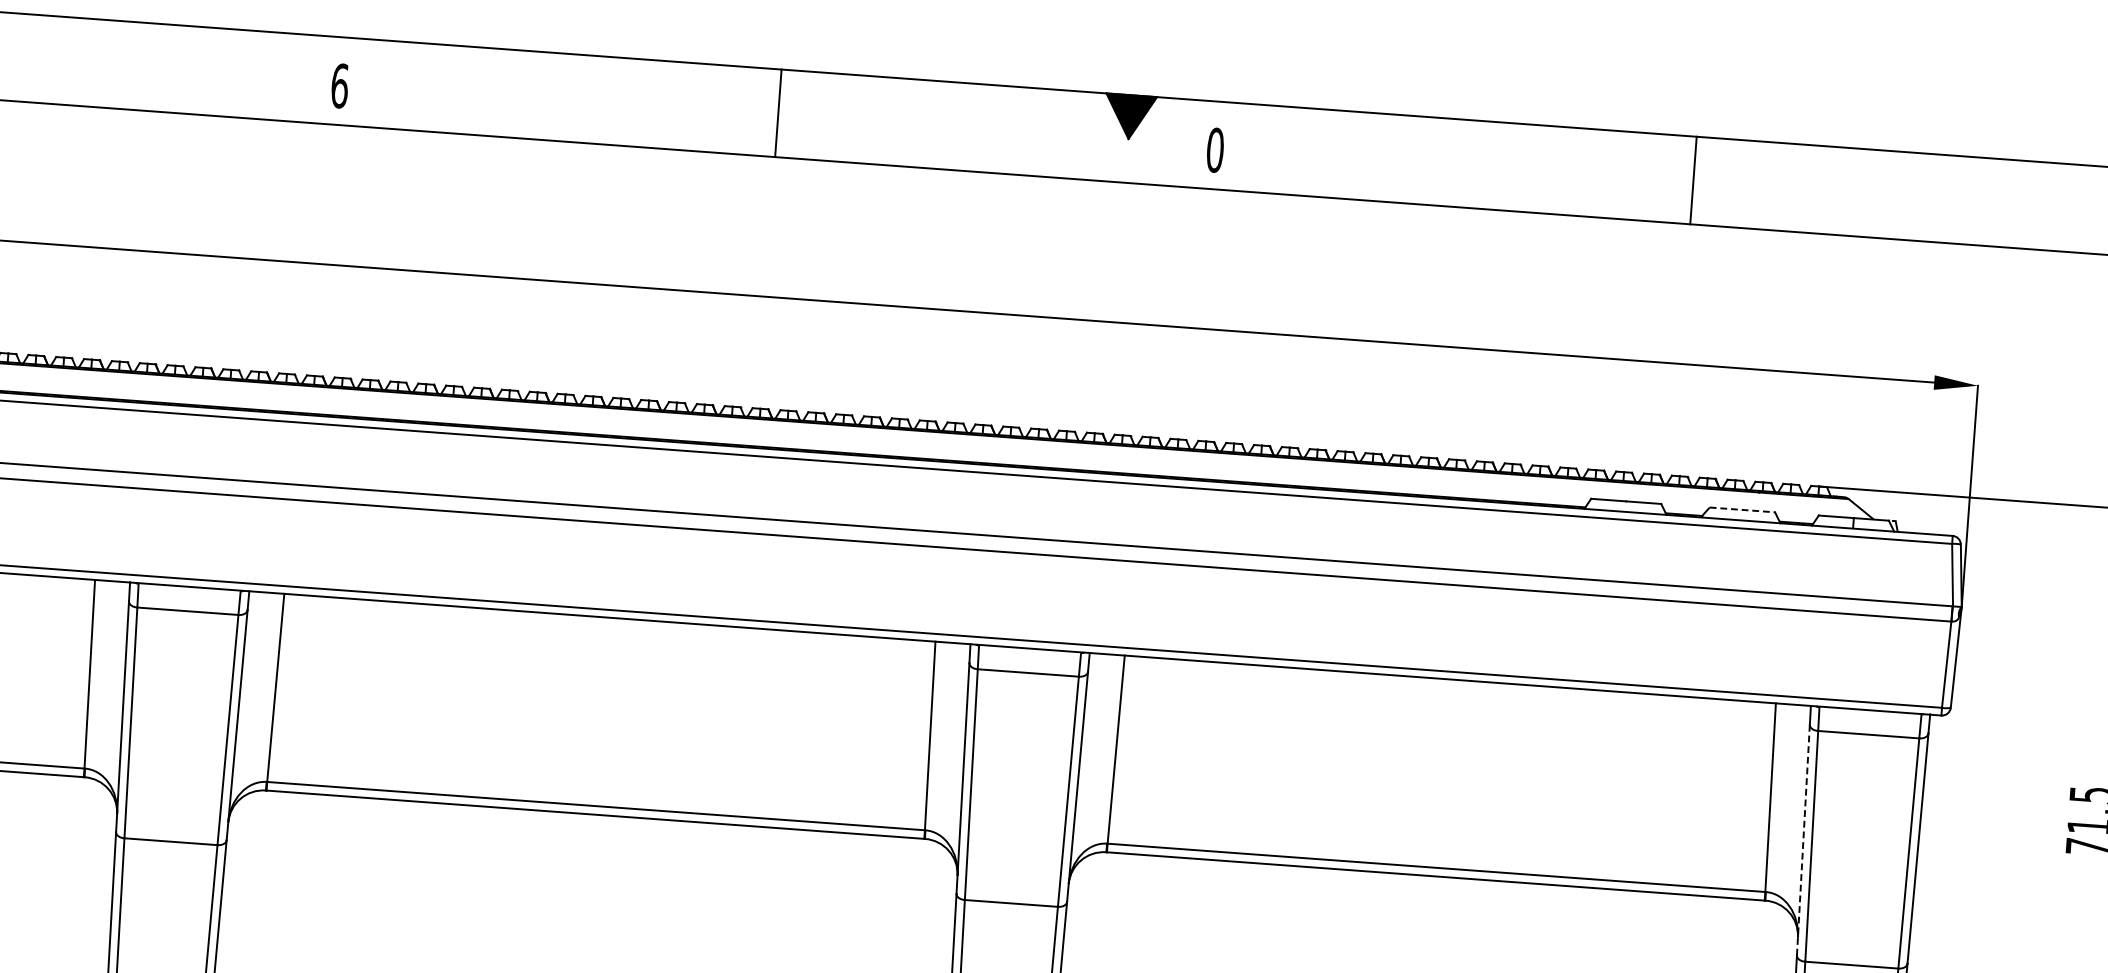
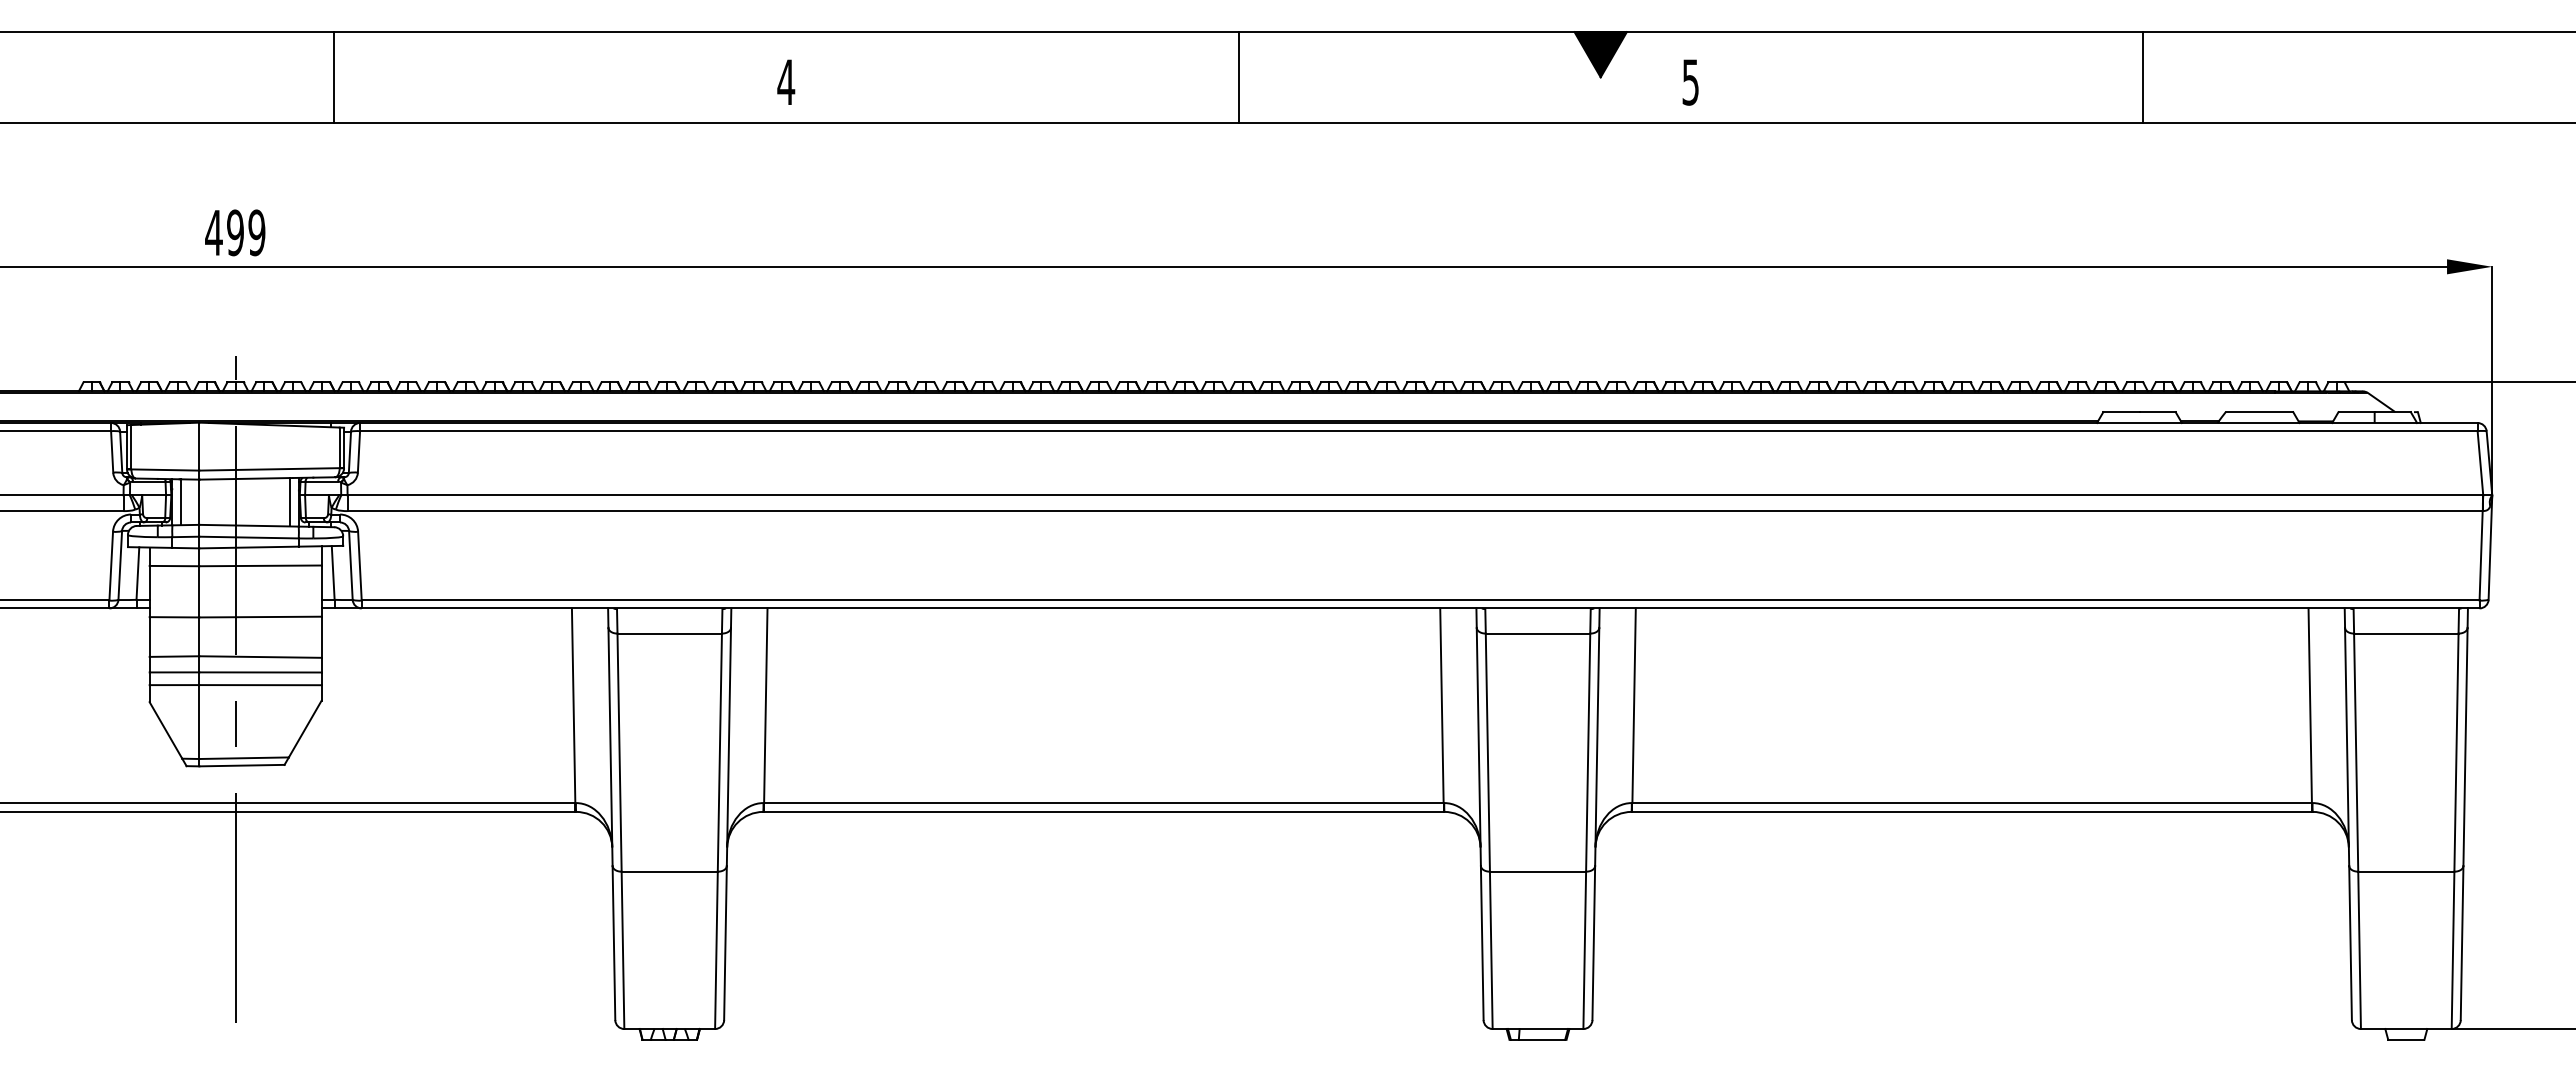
text: (340, 86) -> (786, 82), 6 -> 4
text: (1215, 150) -> (1690, 82), 0 -> 5
line: (1693, 180) -> (2143, 77), moved
line: (1742, 510) -> (2259, 412), dashed -> solid
line: (1803, 839) -> (2347, 746), dashed -> solid

